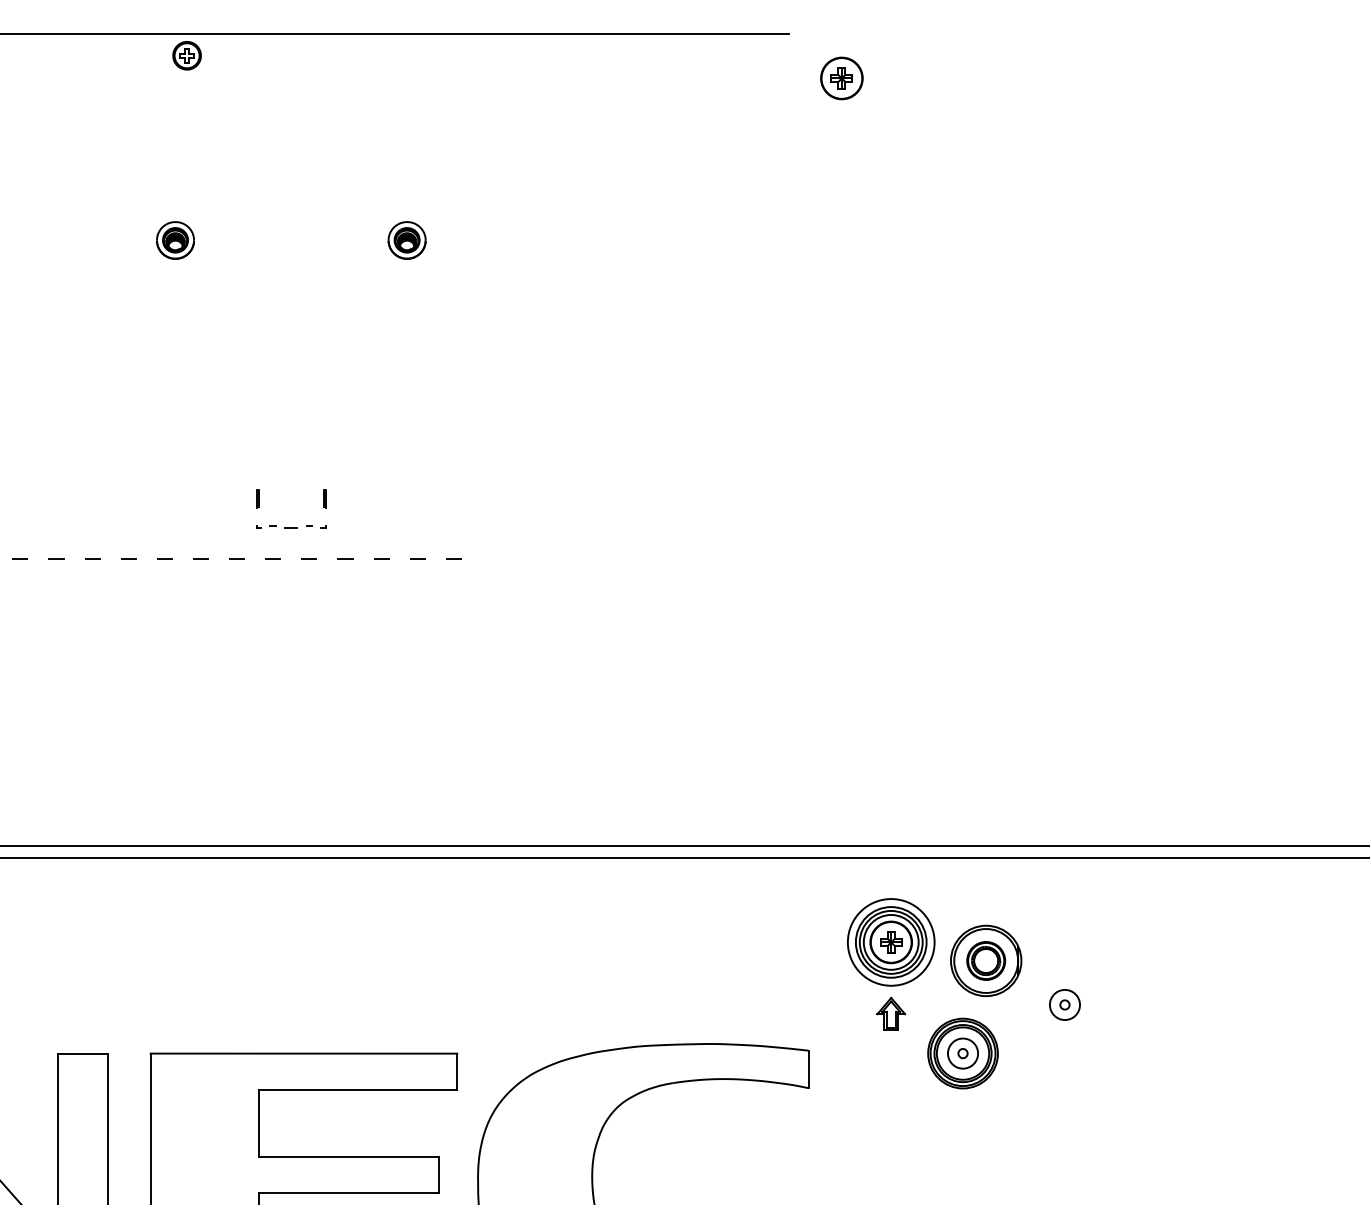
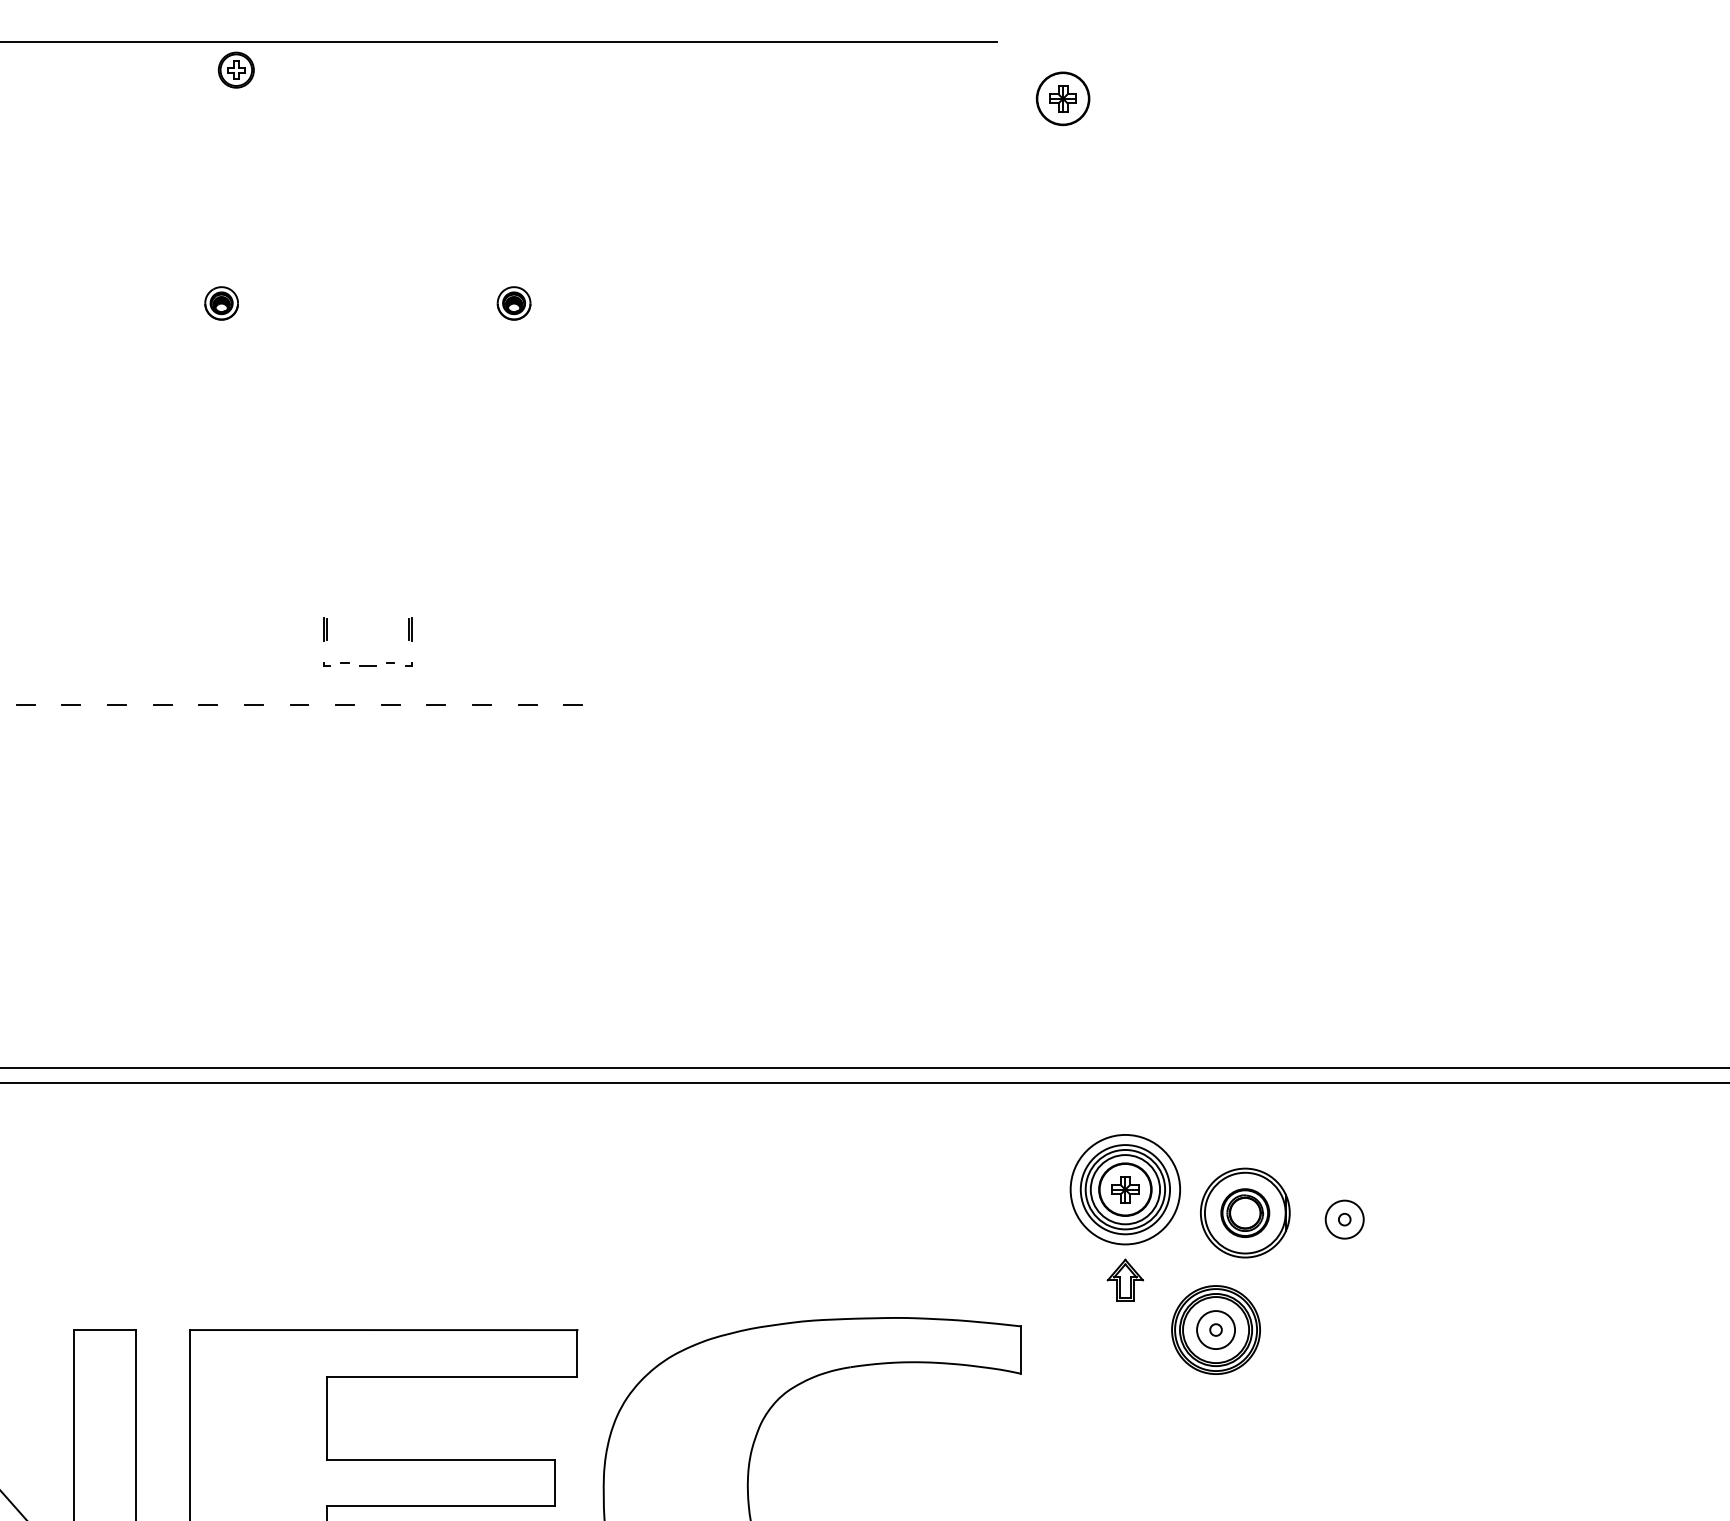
part: (175, 240) -> (221, 303), size x0.7
part: (406, 240) -> (513, 303), size x0.7
part: (1064, 1004) -> (1344, 1219), moved

